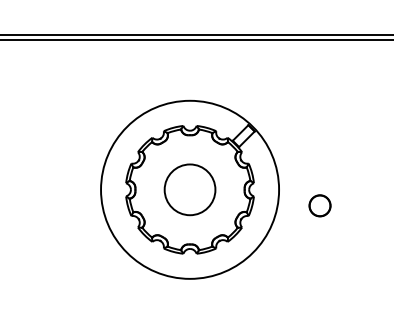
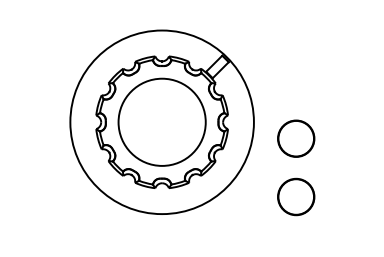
circle: (189, 189) -> (161, 121), size x1.67
circle: (319, 205) -> (295, 138), size x1.67
circle: (319, 261) -> (295, 196), added

